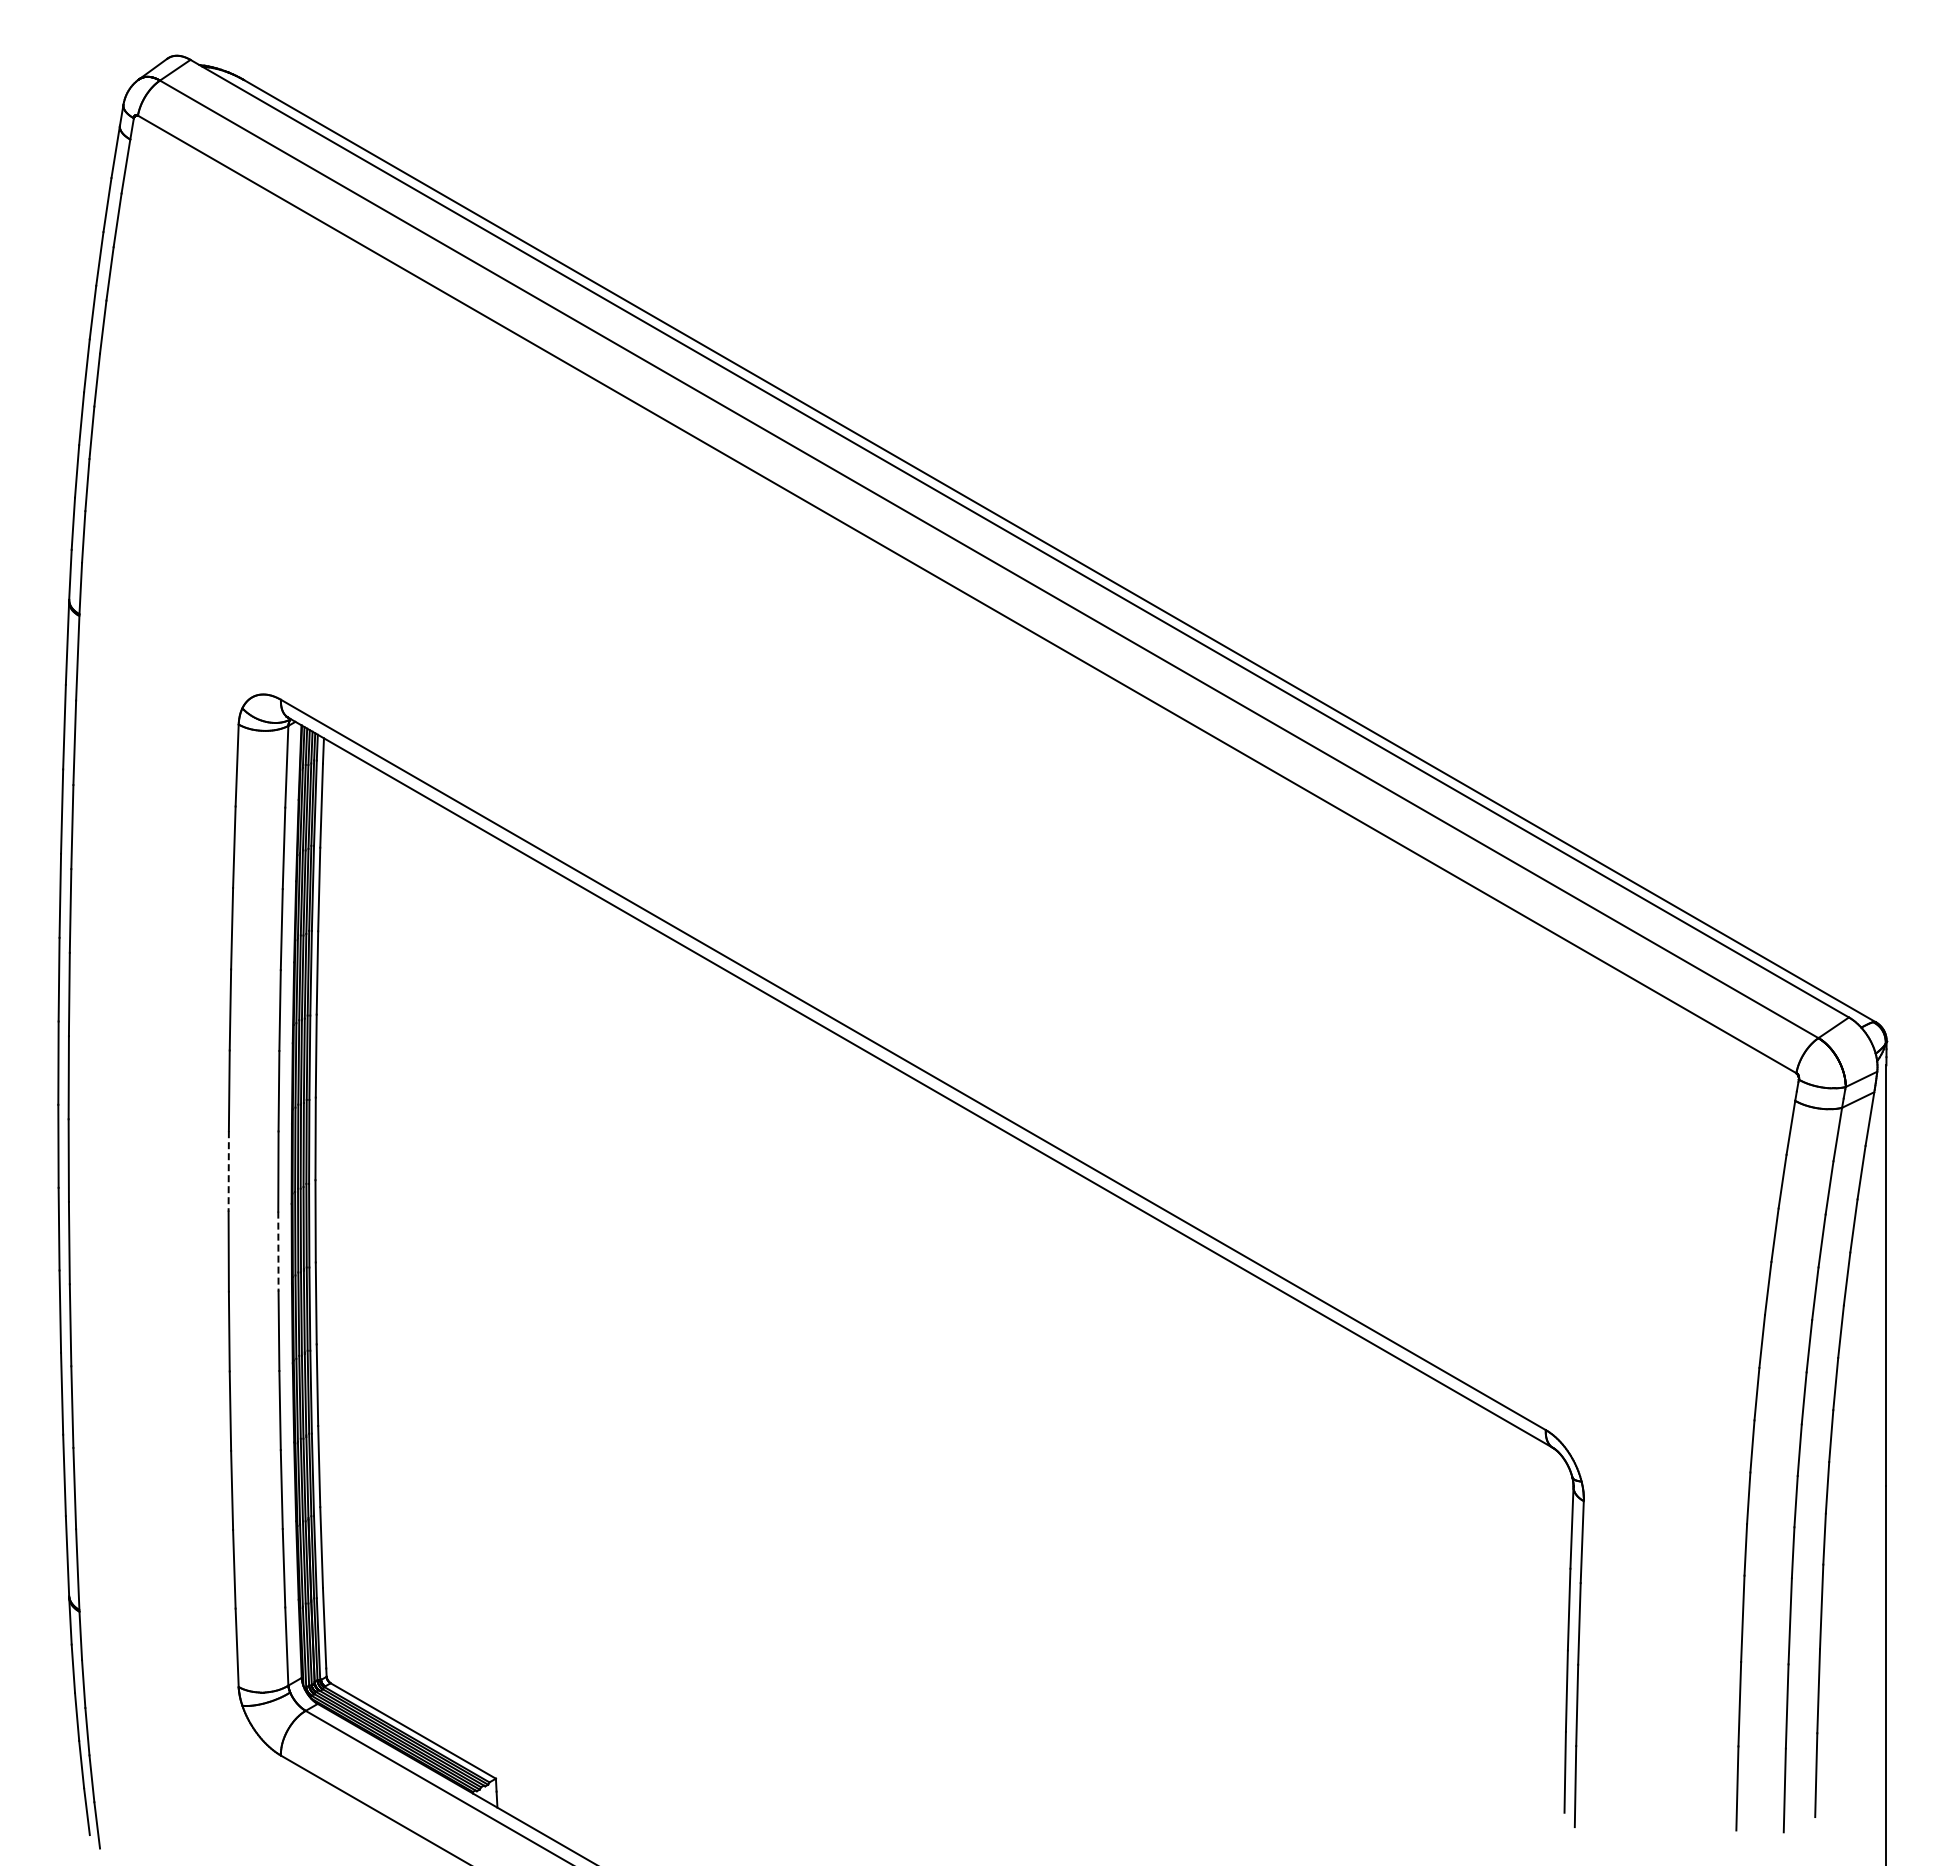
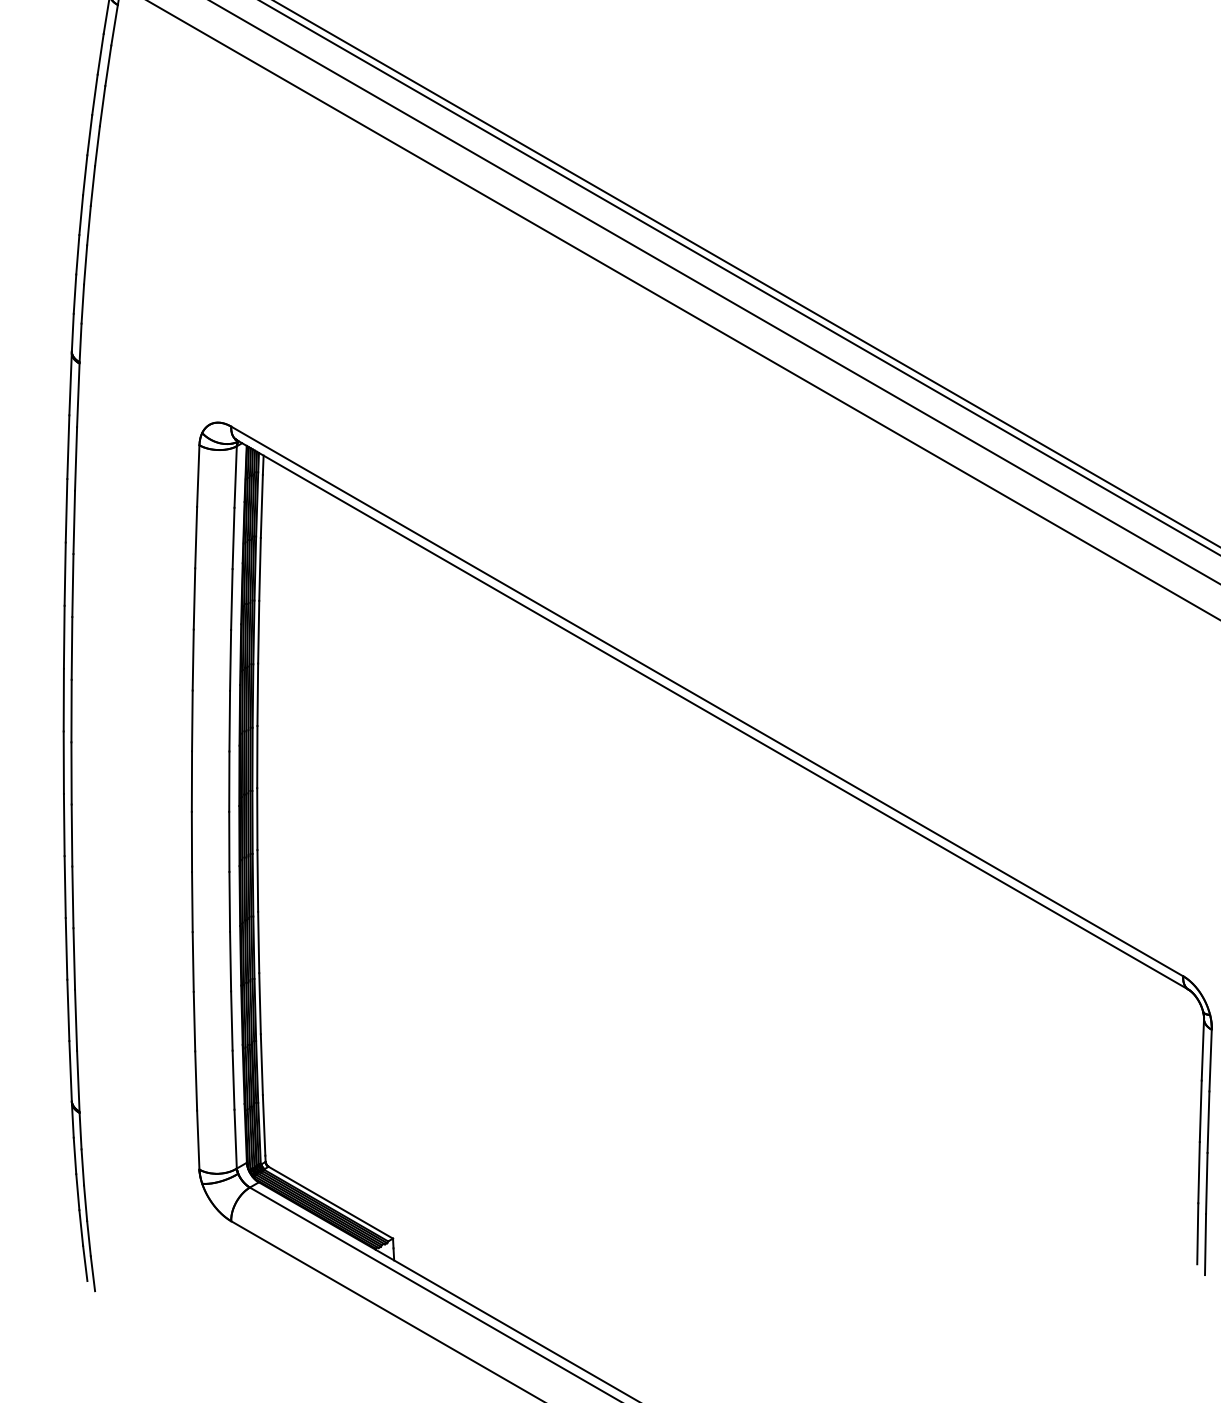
line: (228, 1171) -> (191, 781), dashed -> solid
line: (278, 1251) -> (229, 841), dashed -> solid

